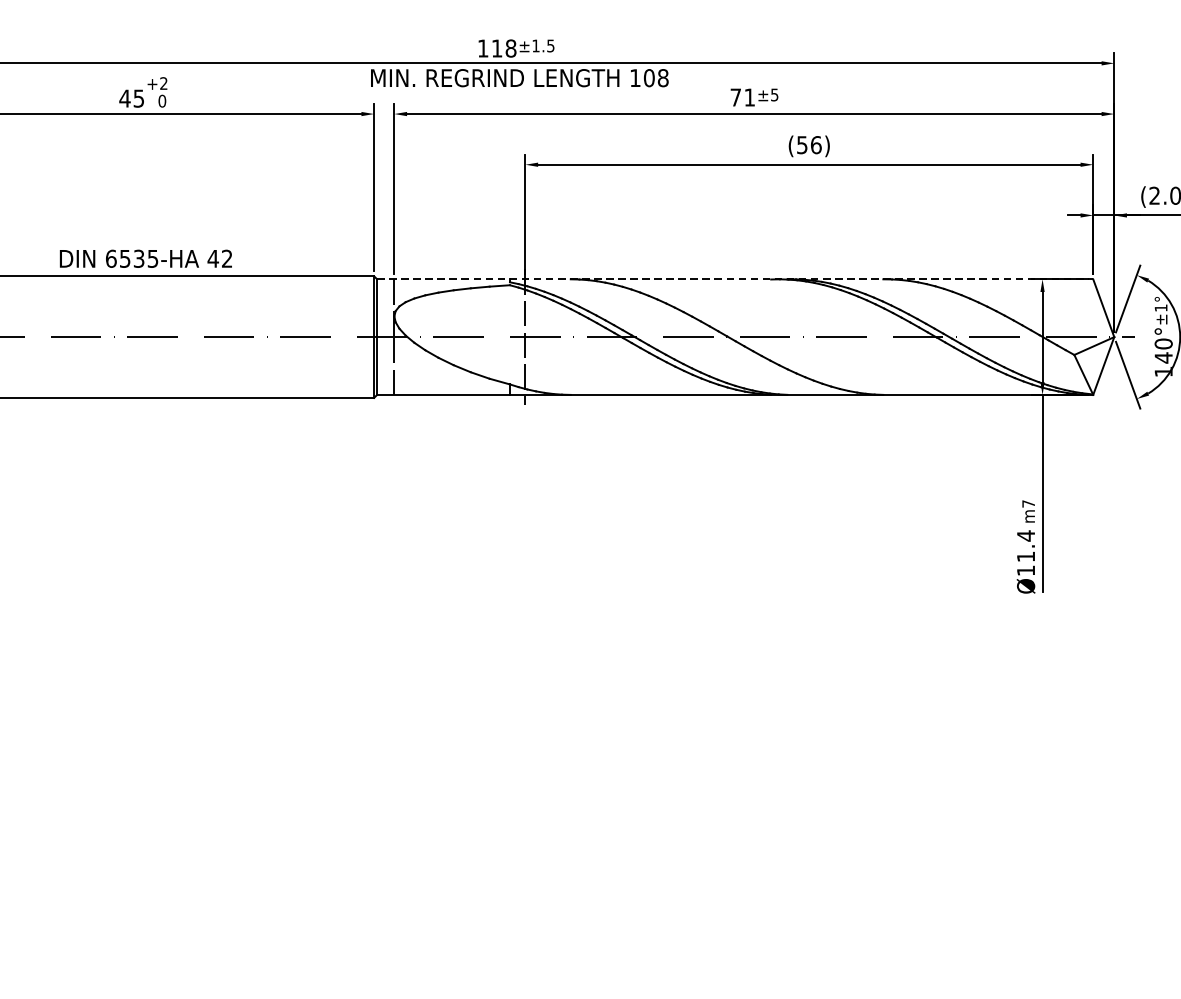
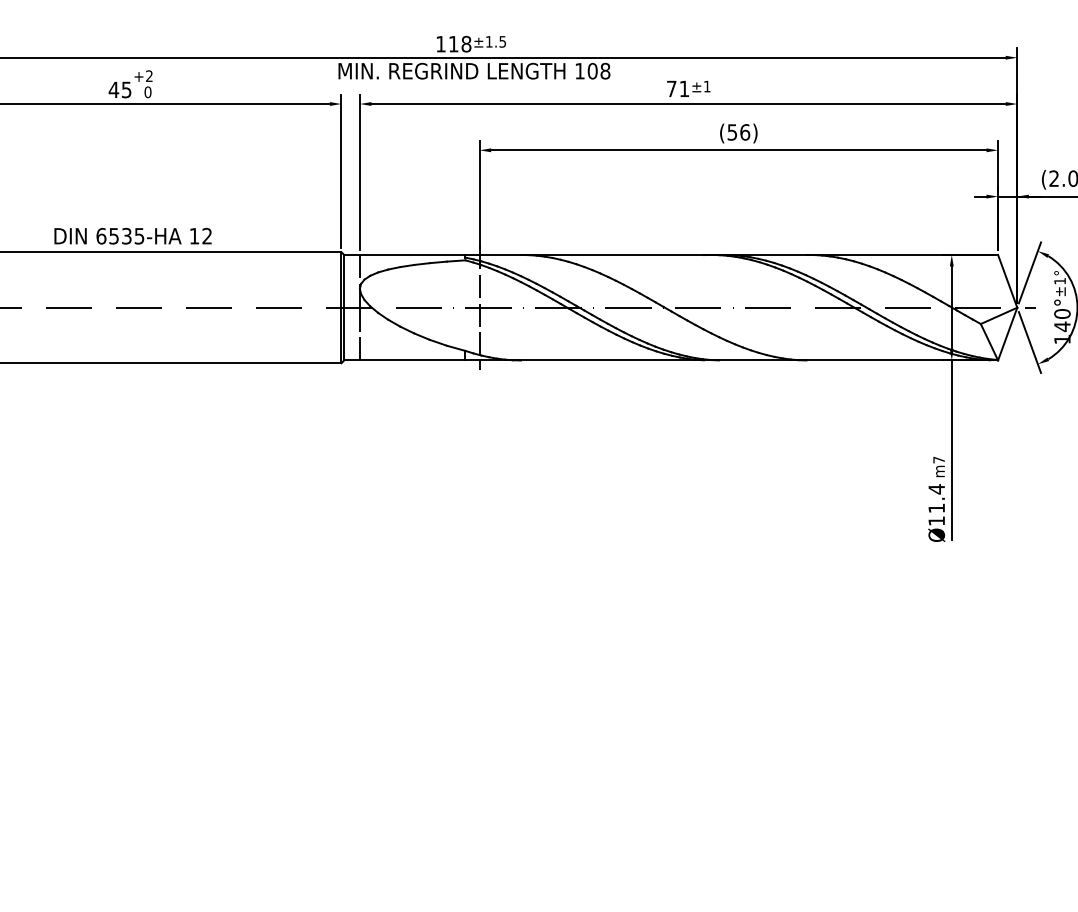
text: (773, 94) -> (706, 86), ±5 -> ±1
text: (213, 259) -> (194, 236), 42 -> 12
line: (735, 278) -> (671, 254), dashed -> solid

